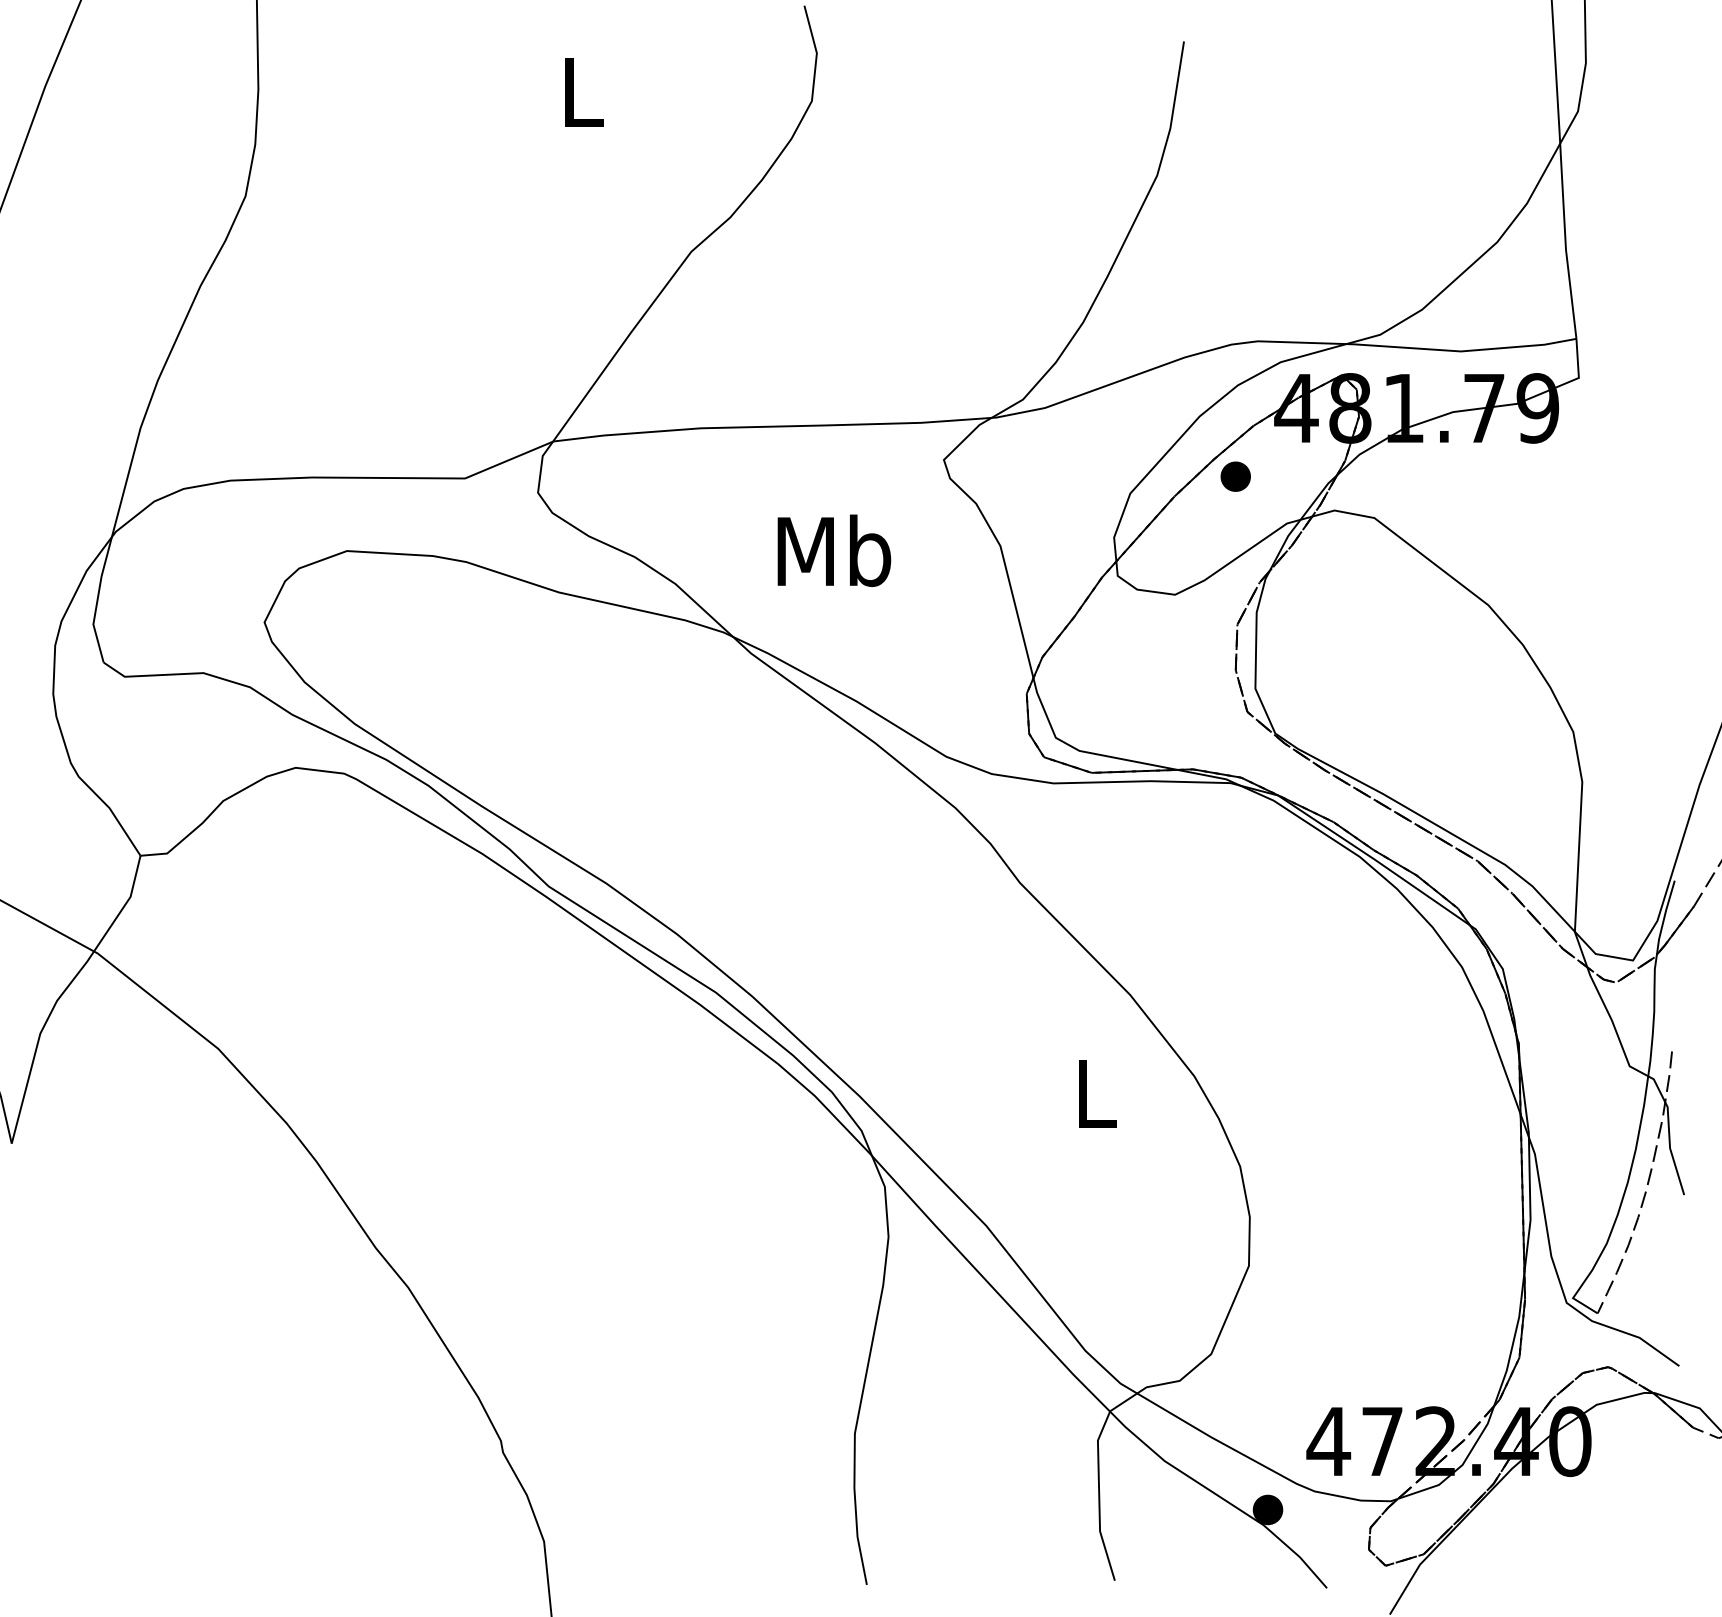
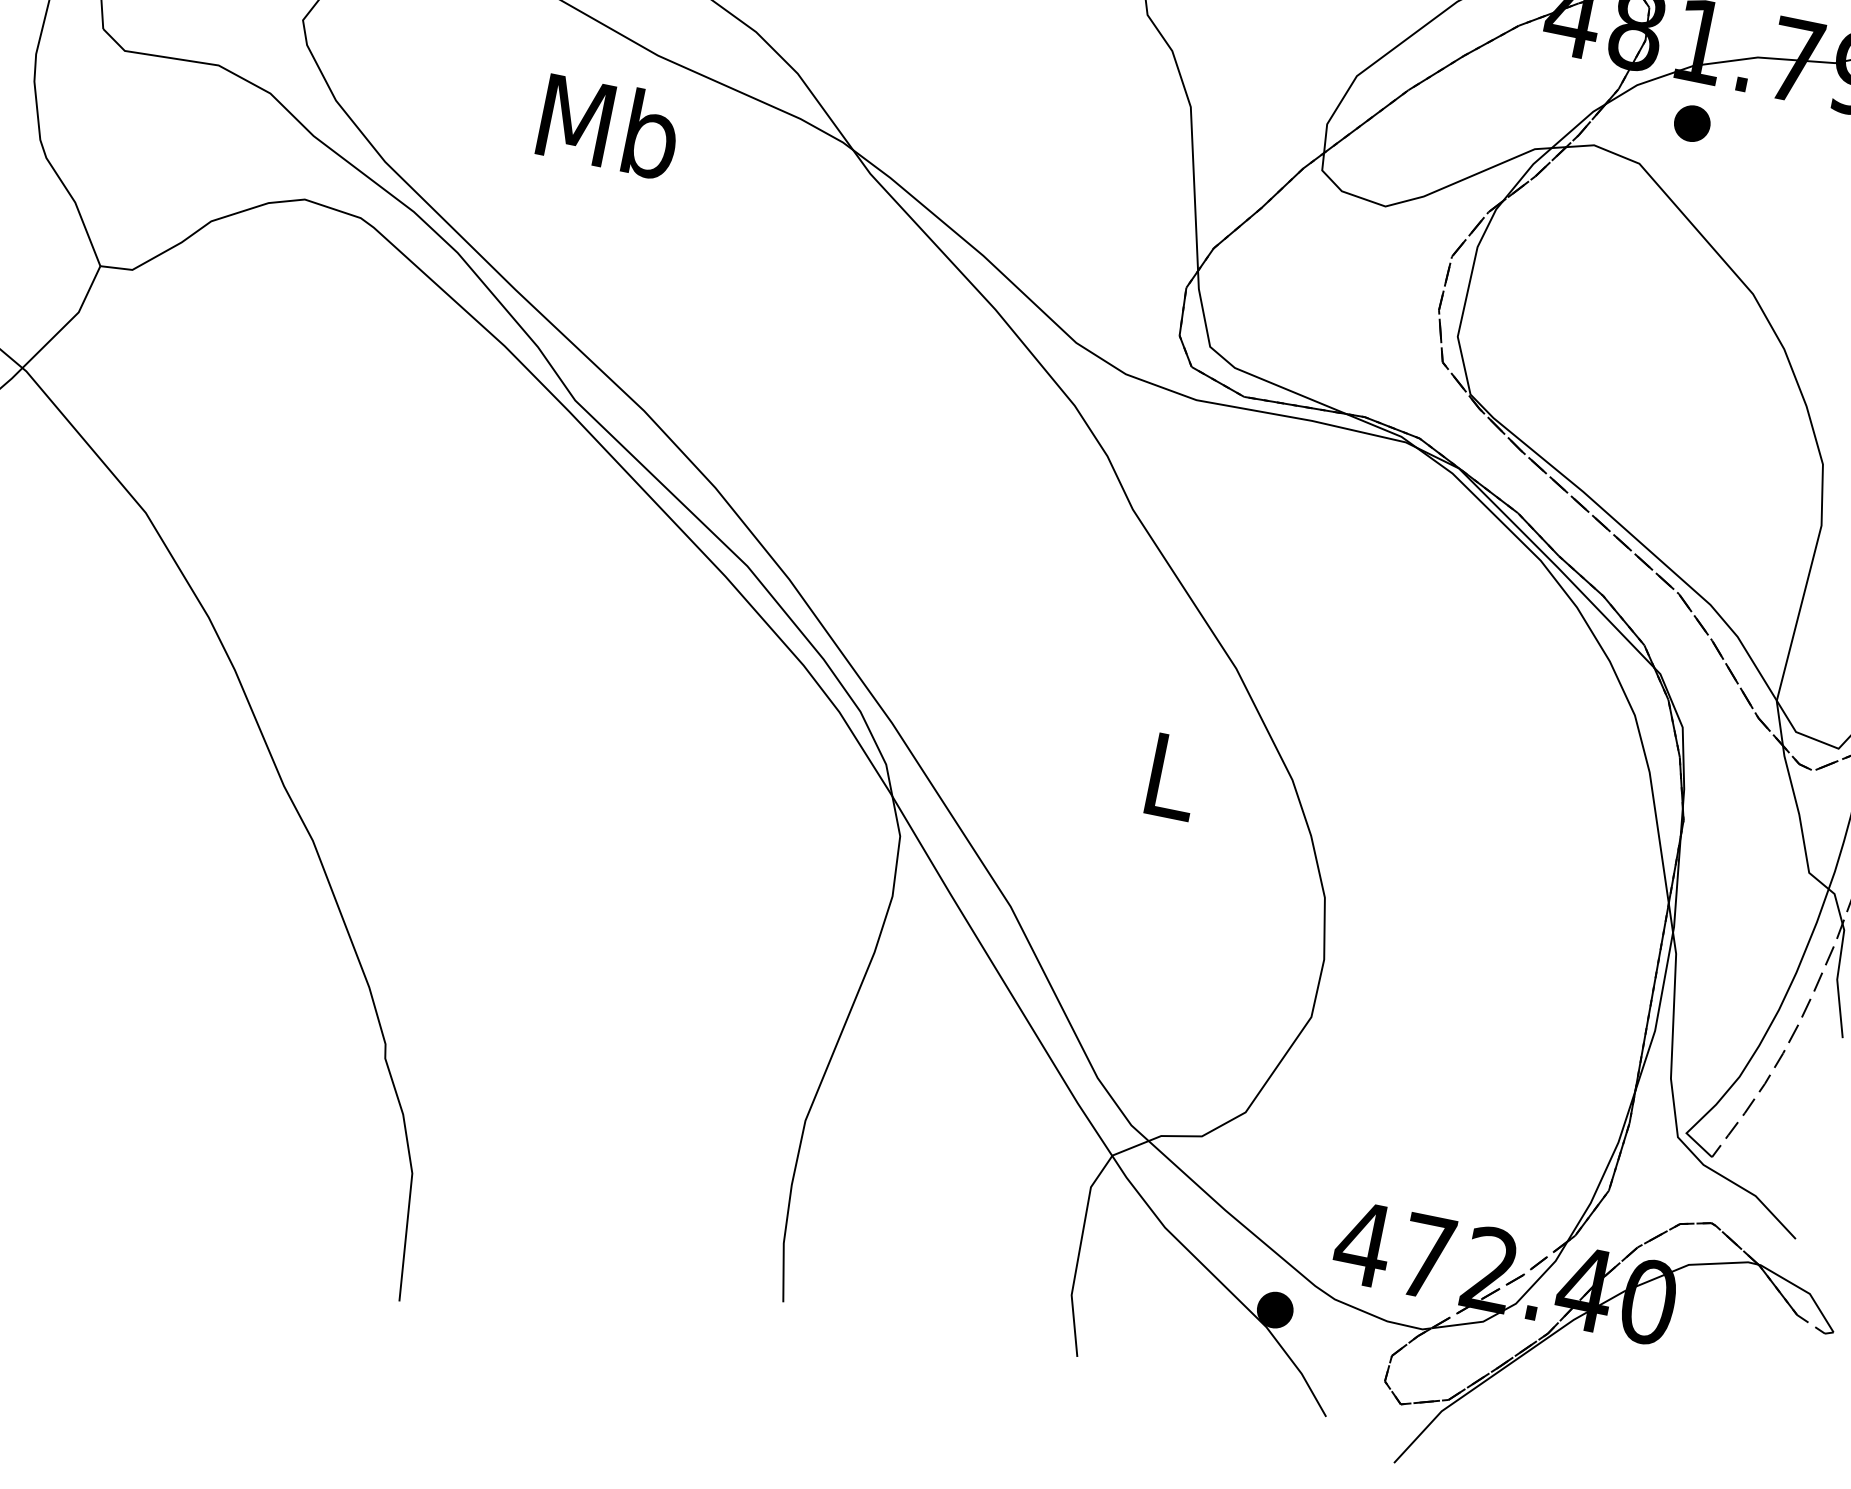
part: (1235, 476) -> (1692, 123), moved
text: (834, 550) -> (609, 125), moved

